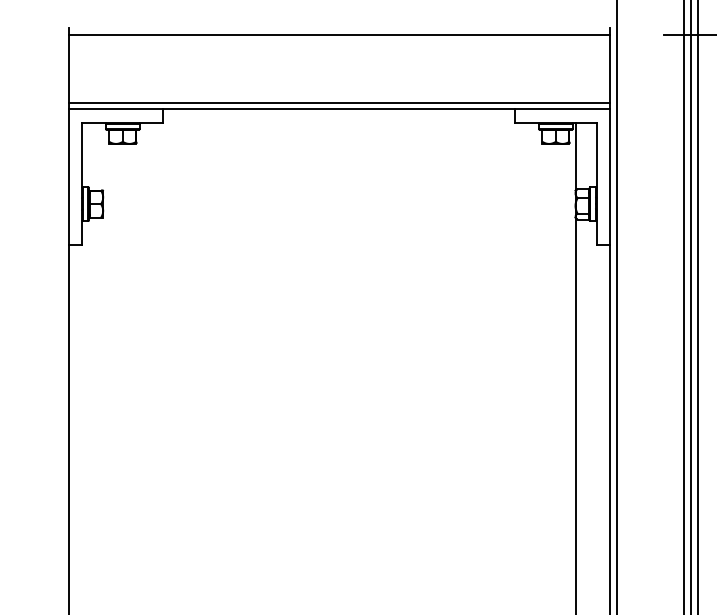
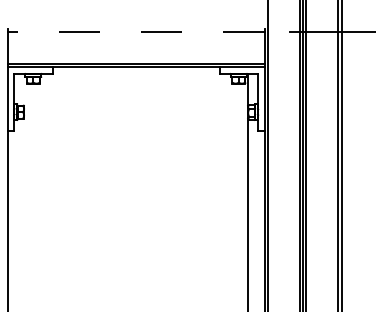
line: (338, 33) -> (135, 31), solid -> dashed

